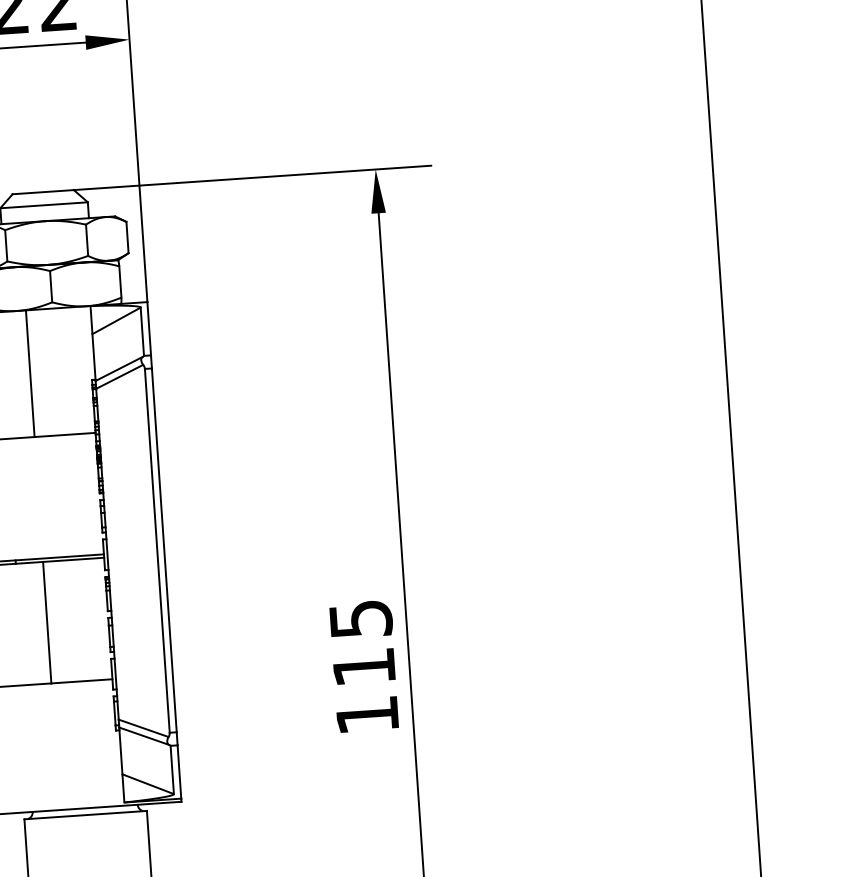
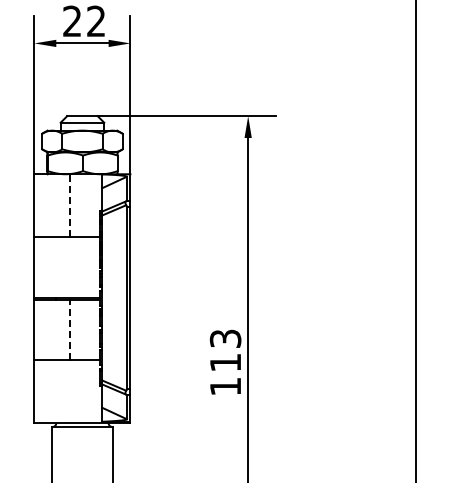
line: (29, 373) -> (69, 205), solid -> dashed
text: (358, 618) -> (224, 338), 115 -> 113
line: (46, 621) -> (69, 329), solid -> dashed

